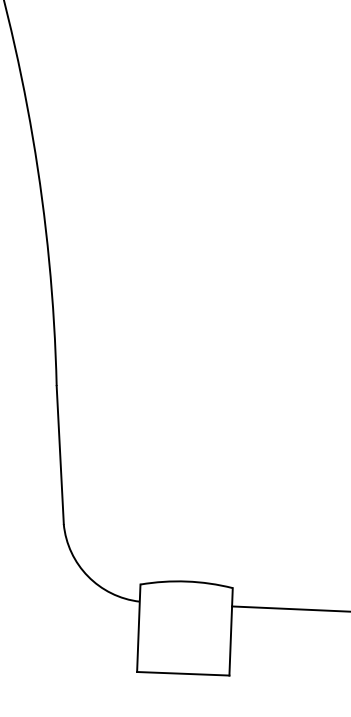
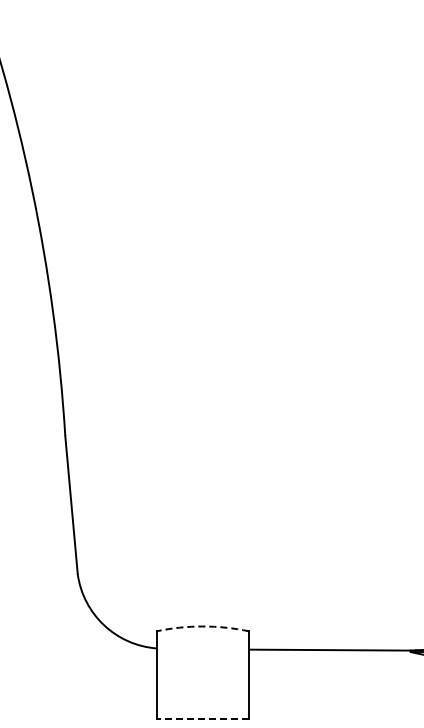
arc: (186, 581) -> (202, 626), solid -> dashed
line: (182, 673) -> (202, 718), solid -> dashed

